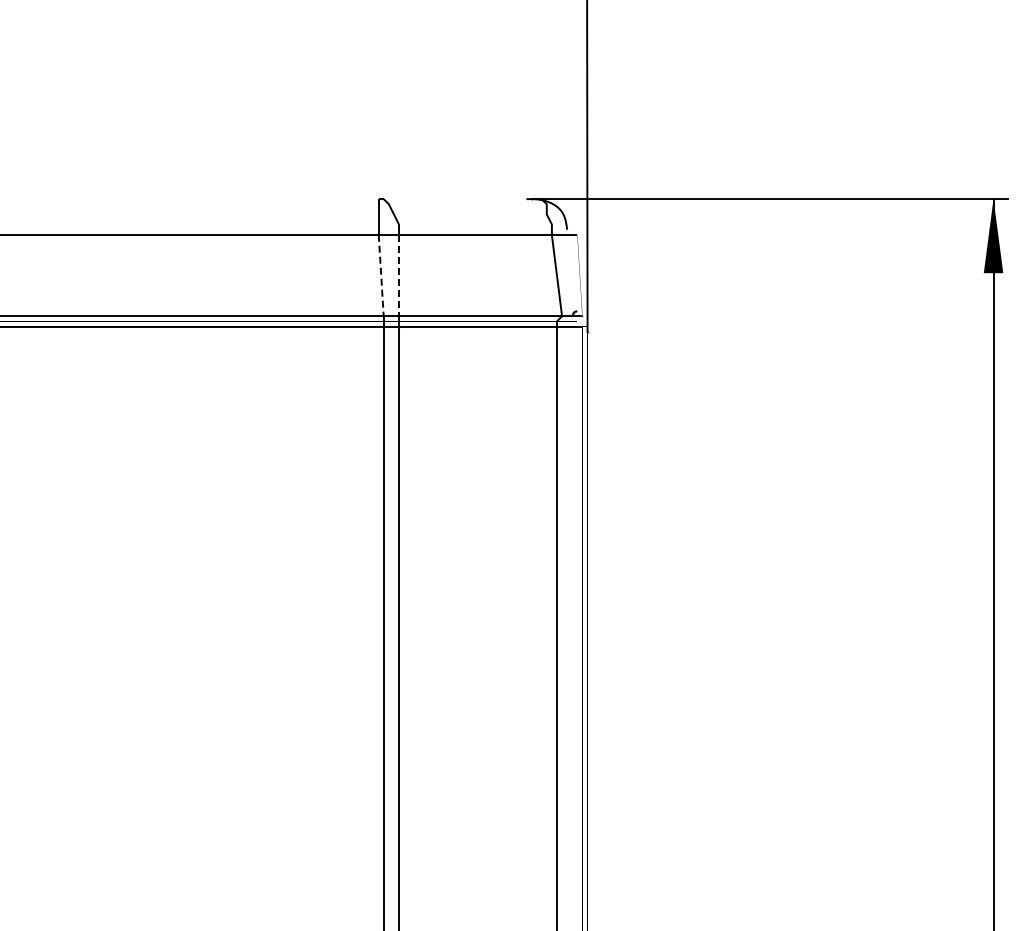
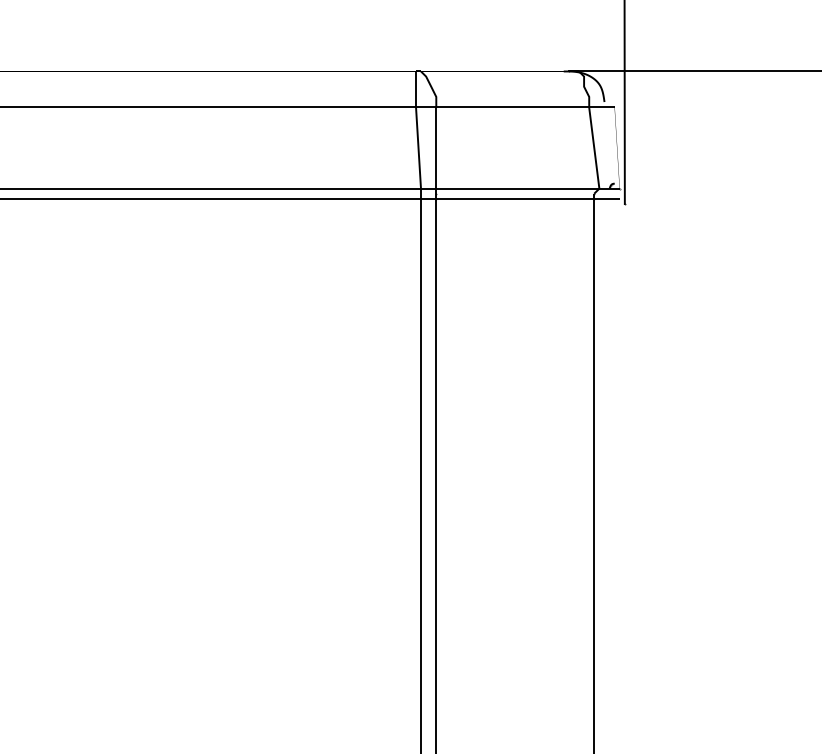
line: (381, 275) -> (418, 147), dashed -> solid
line: (399, 275) -> (436, 147), dashed -> solid

